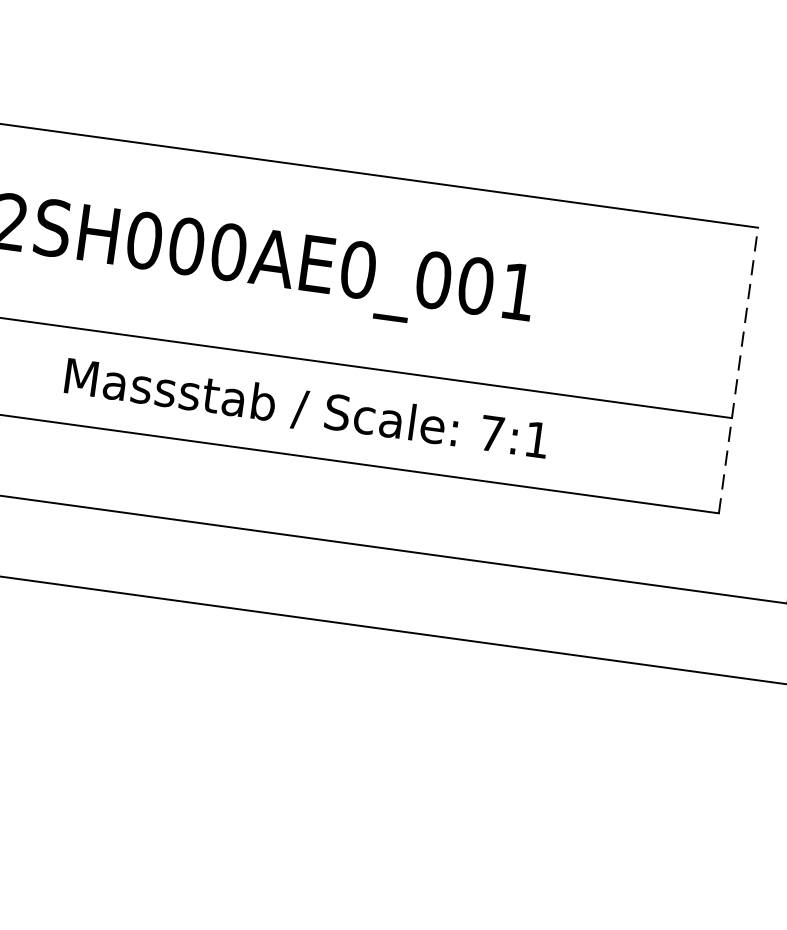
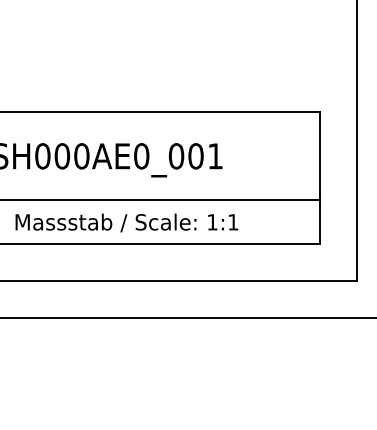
line: (739, 368) -> (320, 177), dashed -> solid
text: (492, 434) -> (212, 222), 7:1 -> 1:1

